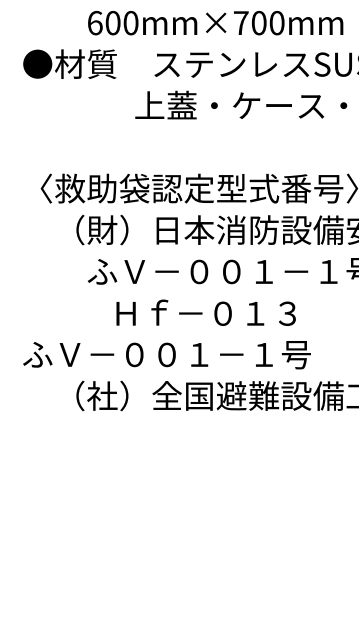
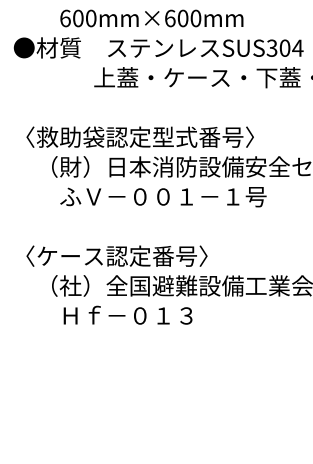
text: (241, 23) -> (170, 18), 600mm×700mm -> 600mm×600mm
text: (205, 311) -> (127, 314), moved
text: (167, 353) -> (117, 255), ふＶ－００１－１号 -> 〈ケース認定番号〉

